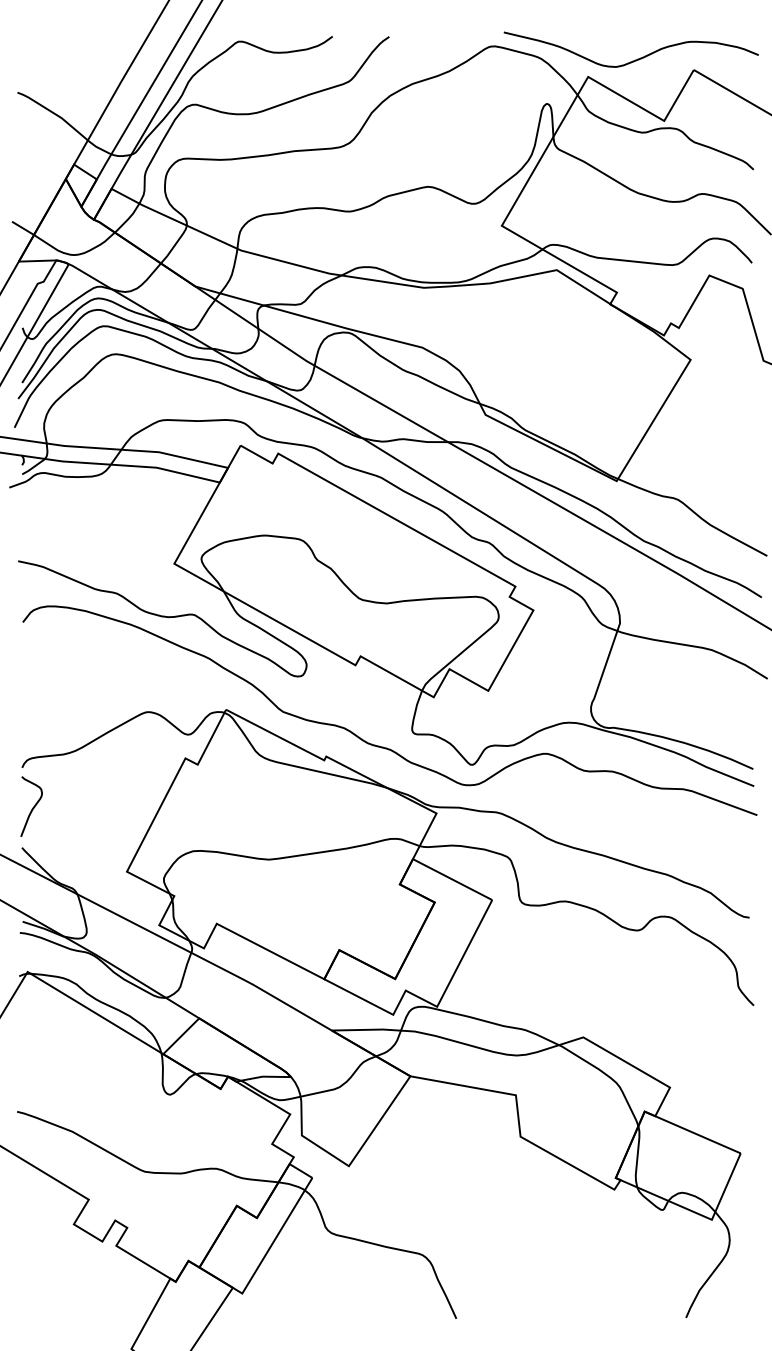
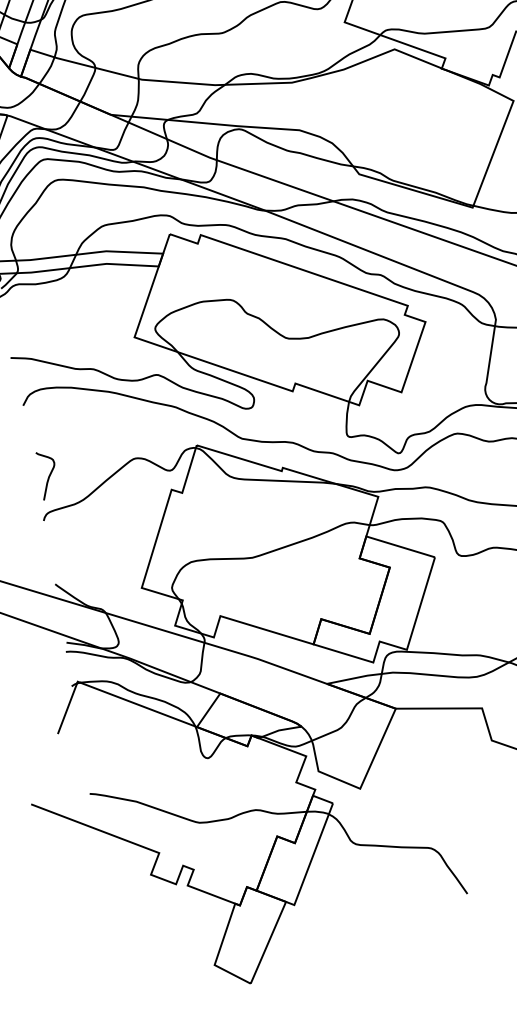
curve: (32, 807) -> (48, 475), moved

